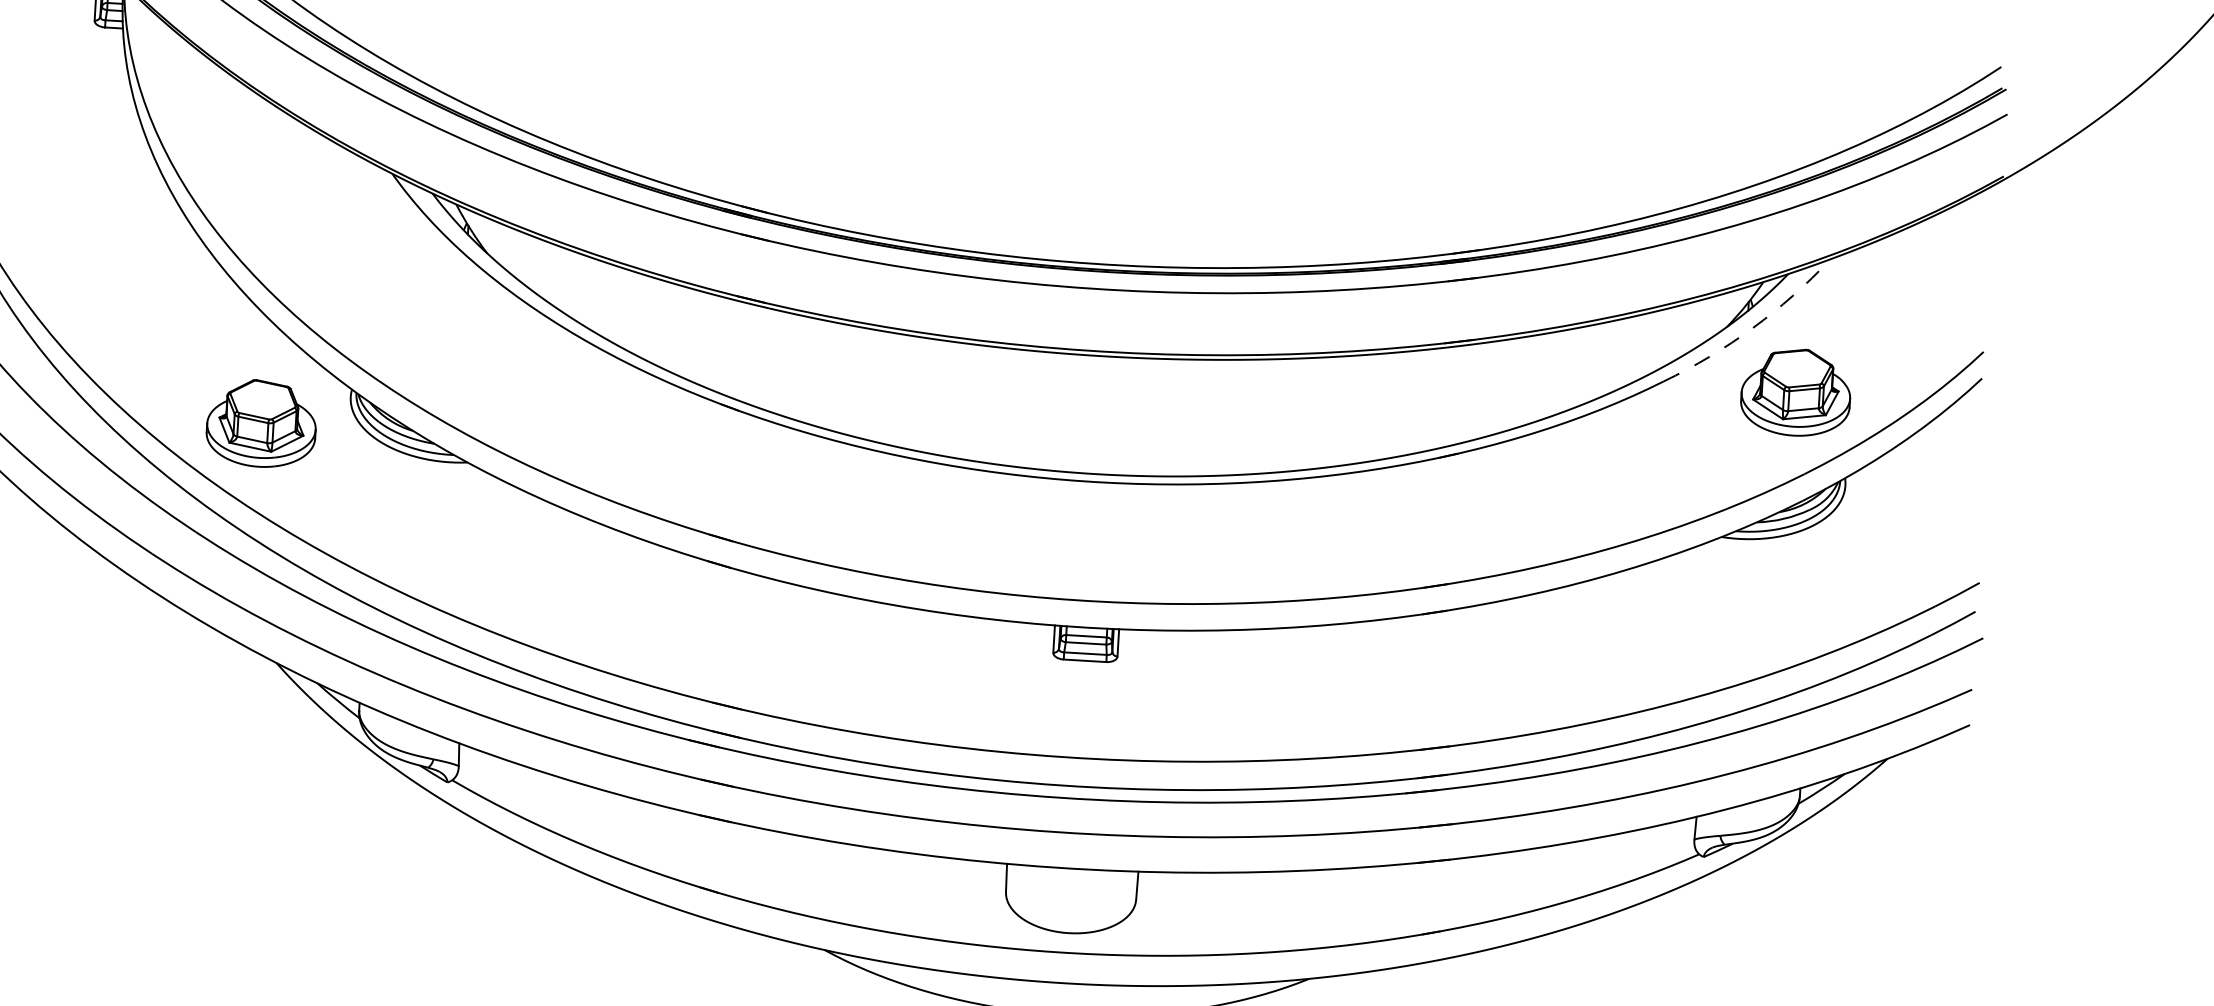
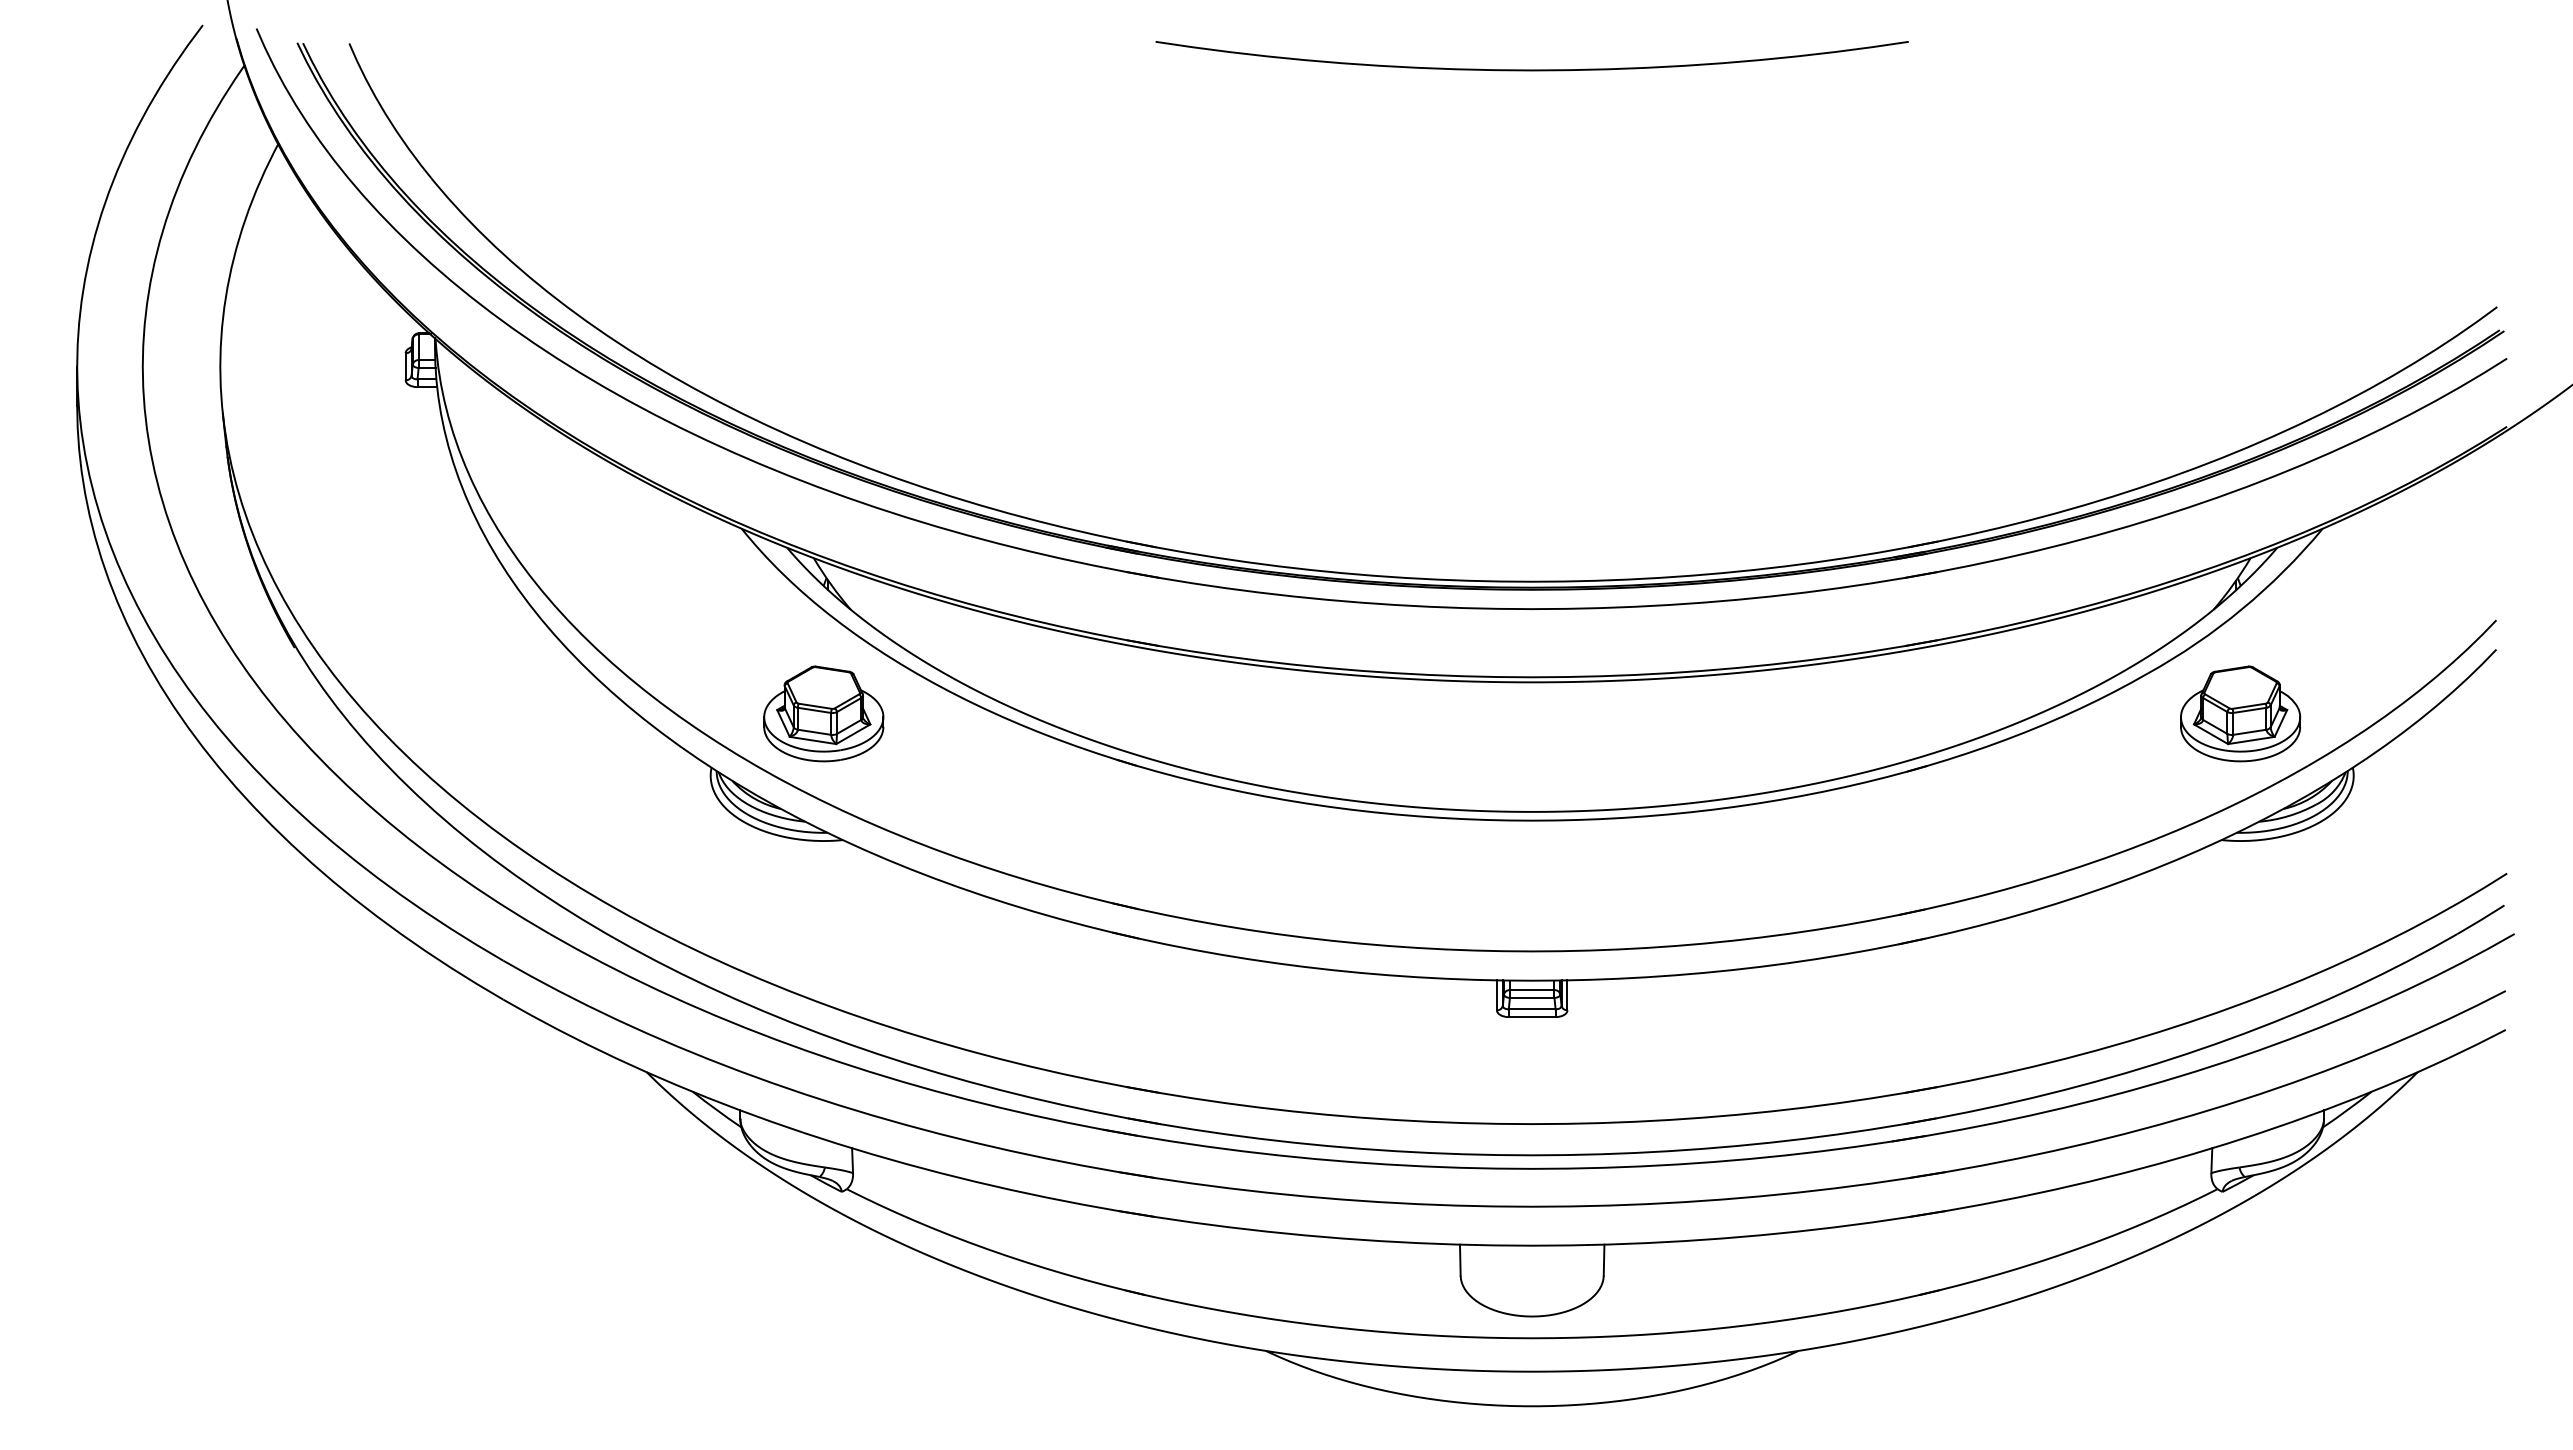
arc: (1752, 328) -> (2241, 609), dashed -> solid
part: (1796, 392) -> (2240, 713), moved
part: (261, 423) -> (823, 713), moved

